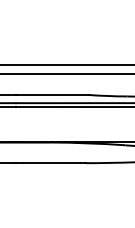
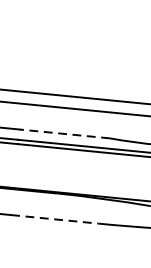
line: (51, 94) -> (64, 133), solid -> dashed
line: (50, 163) -> (54, 219), solid -> dashed

